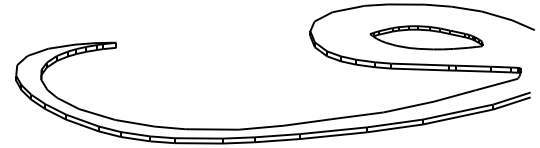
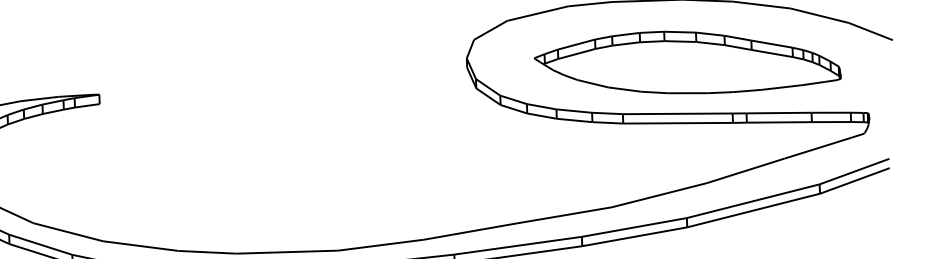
part: (426, 37) -> (687, 61), size x1.43

